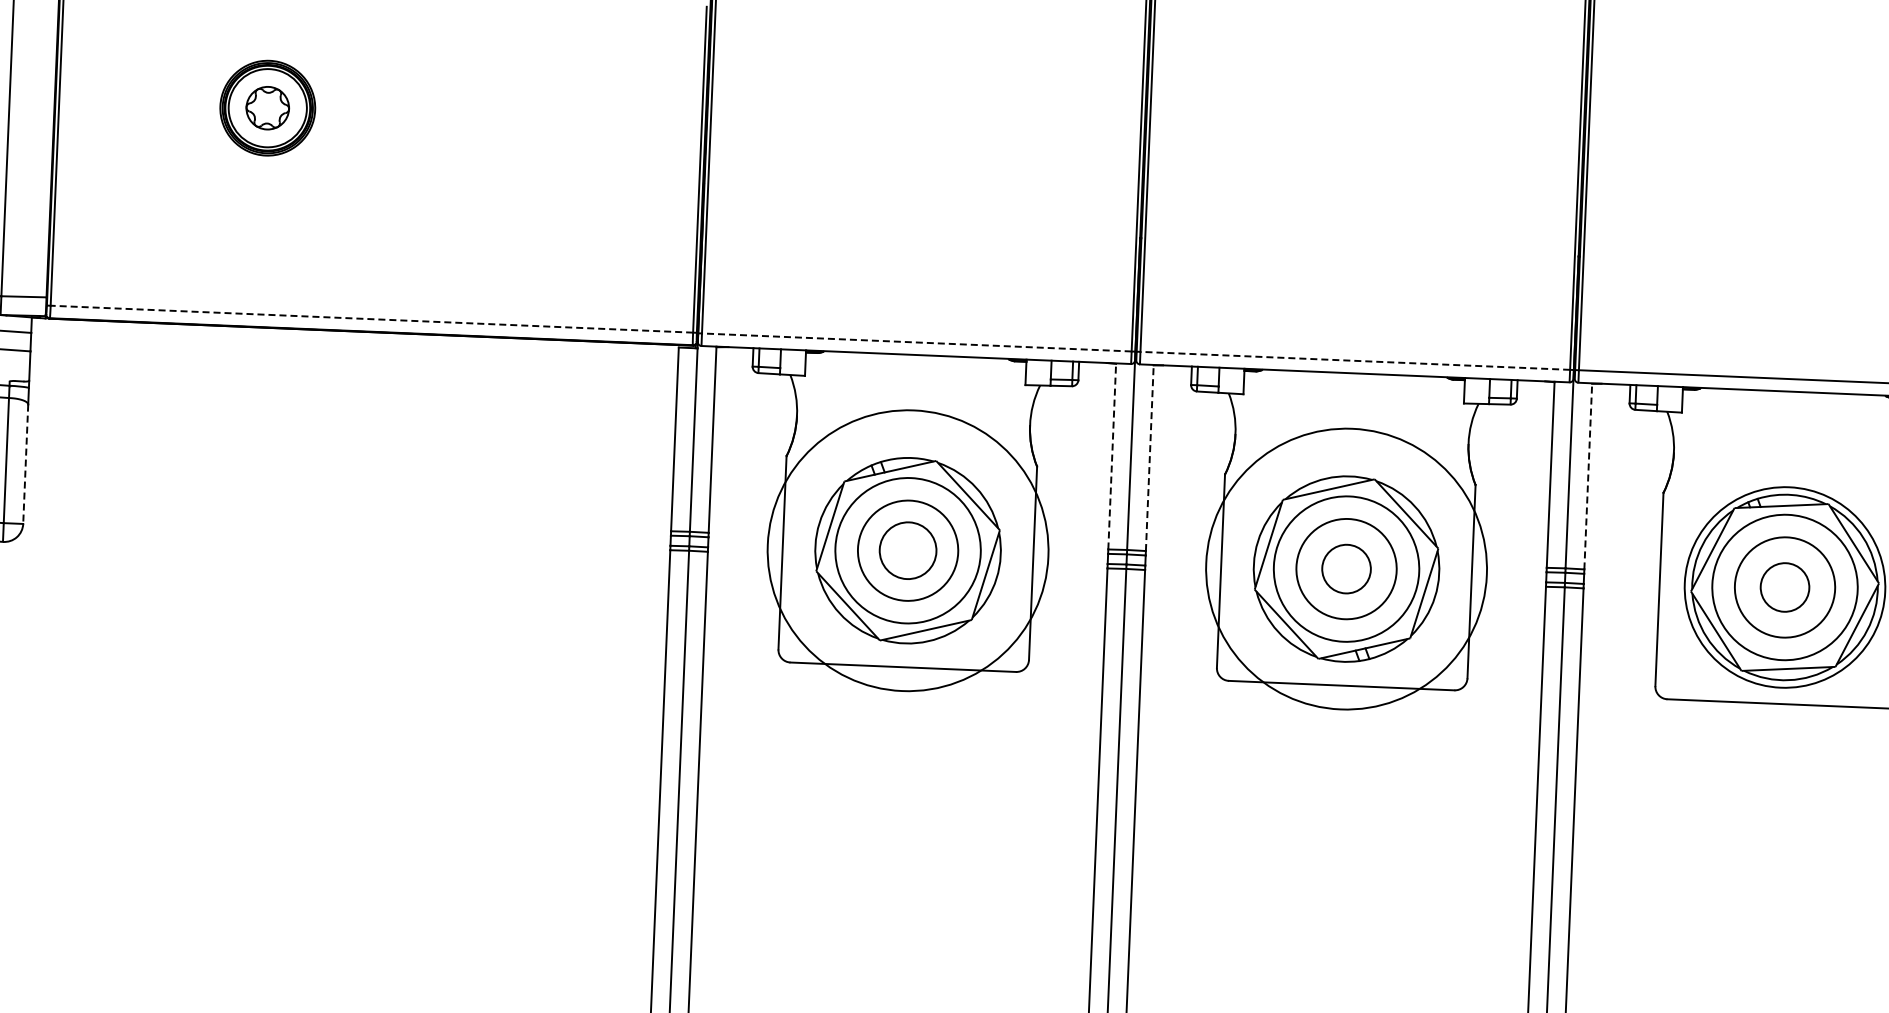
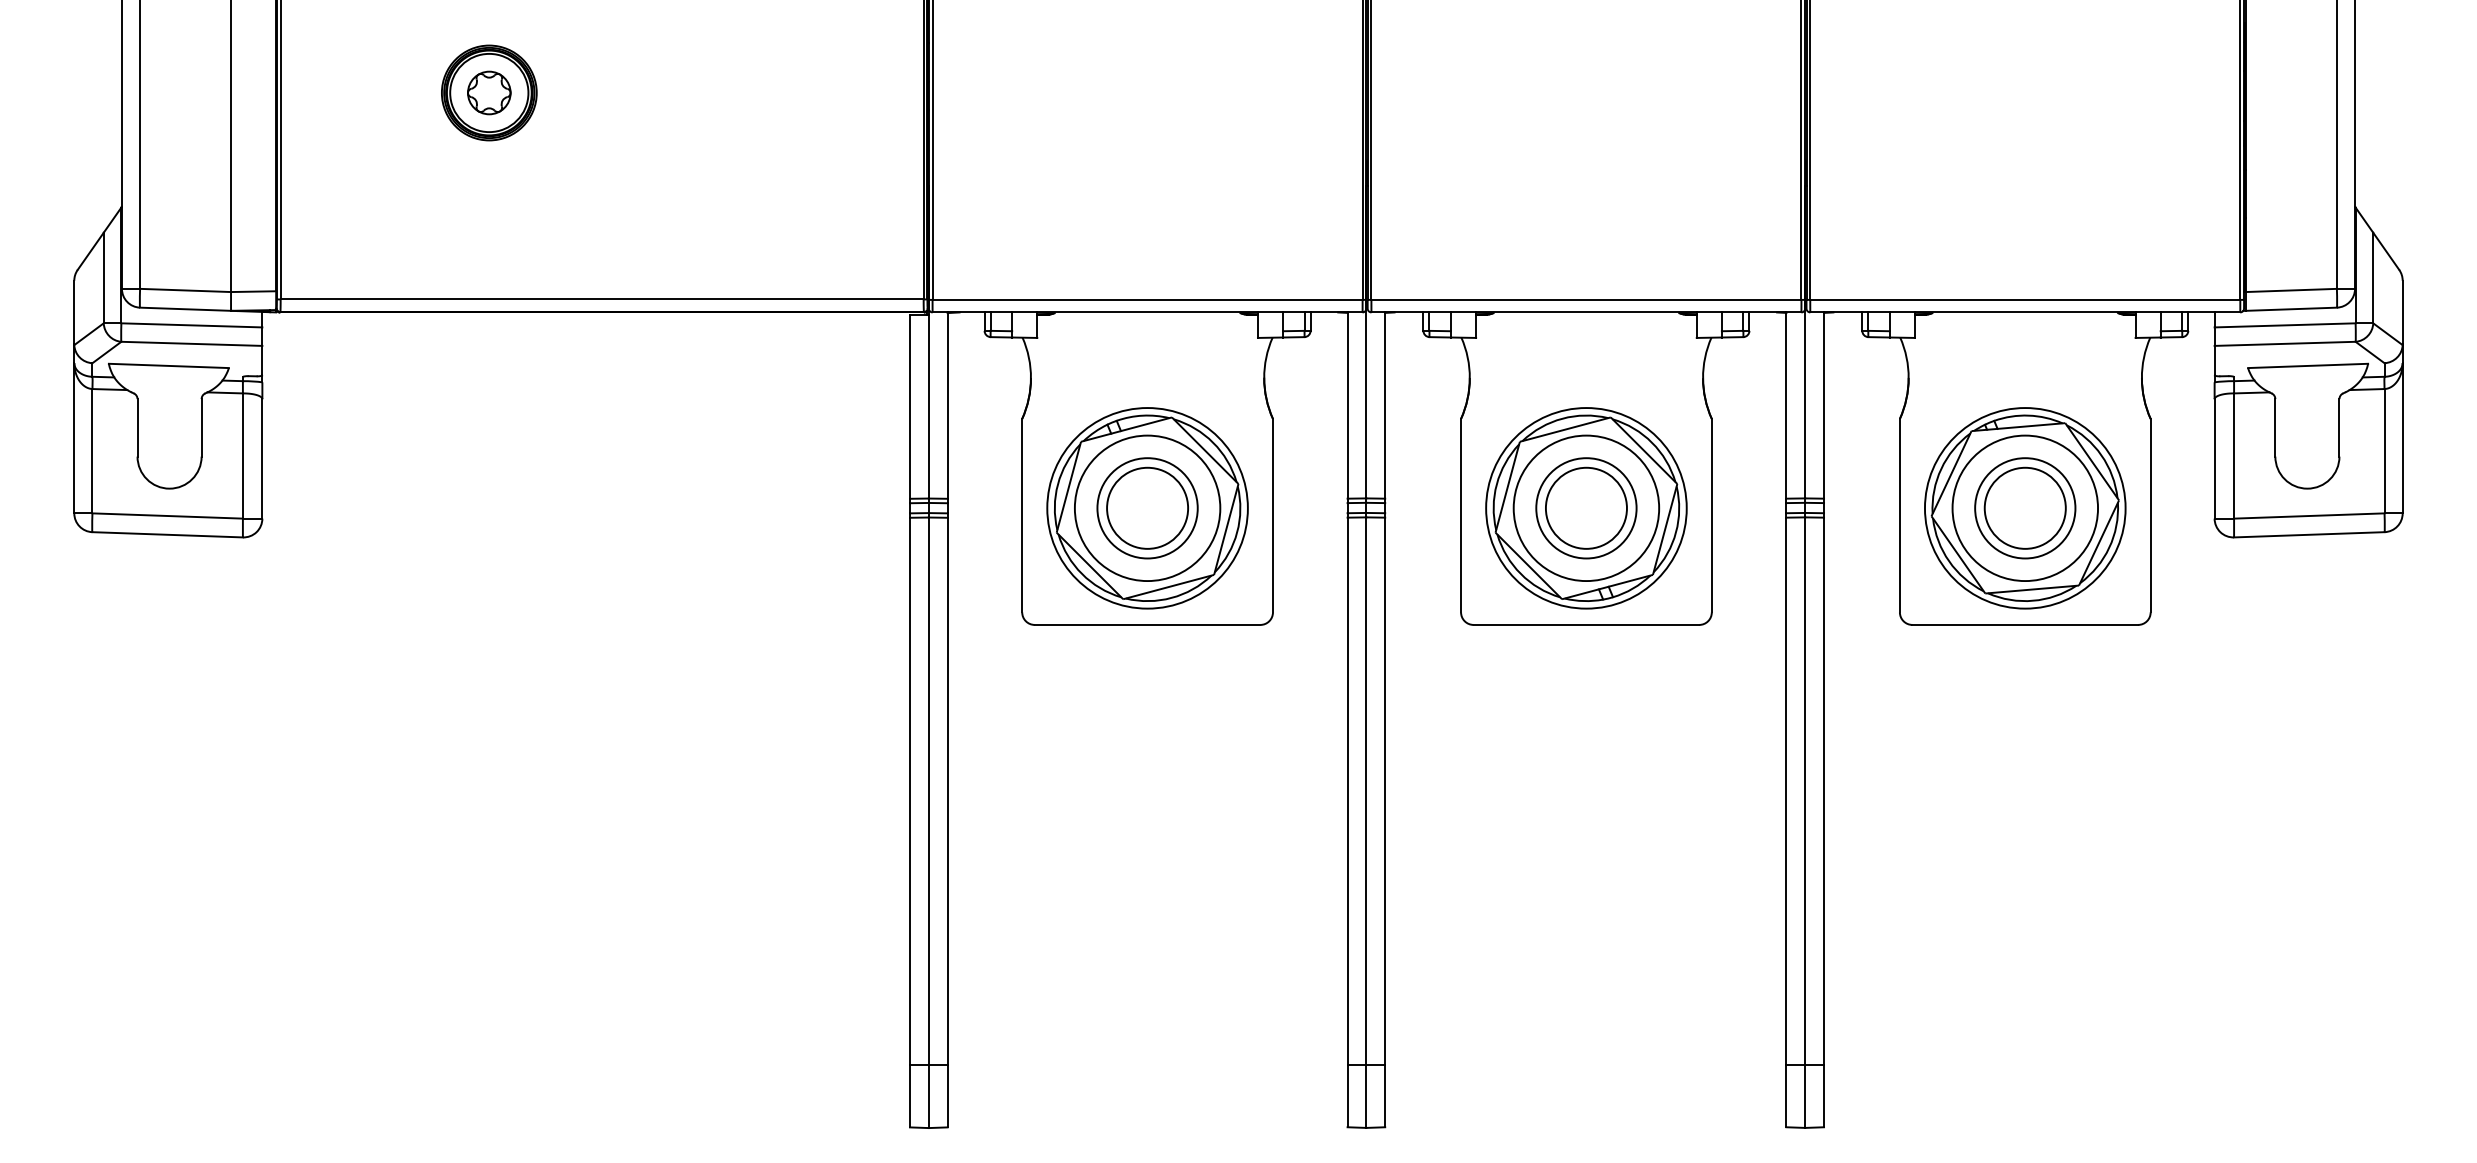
line: (371, 319) -> (601, 299), dashed -> solid
line: (916, 342) -> (1147, 299), dashed -> solid
line: (1354, 360) -> (1585, 299), dashed -> solid
line: (1112, 456) -> (1347, 405), dashed -> solid
line: (1150, 457) -> (1385, 405), dashed -> solid
line: (25, 463) -> (262, 458), dashed -> solid
line: (1588, 476) -> (1824, 405), dashed -> solid
circle: (908, 549) -> (1147, 507), size x1.43
circle: (907, 550) -> (1147, 508), size x0.71
circle: (1345, 568) -> (1585, 507), size x1.67
circle: (1346, 569) -> (1586, 508), size x0.71
circle: (1784, 586) -> (2024, 507), size x1.67

